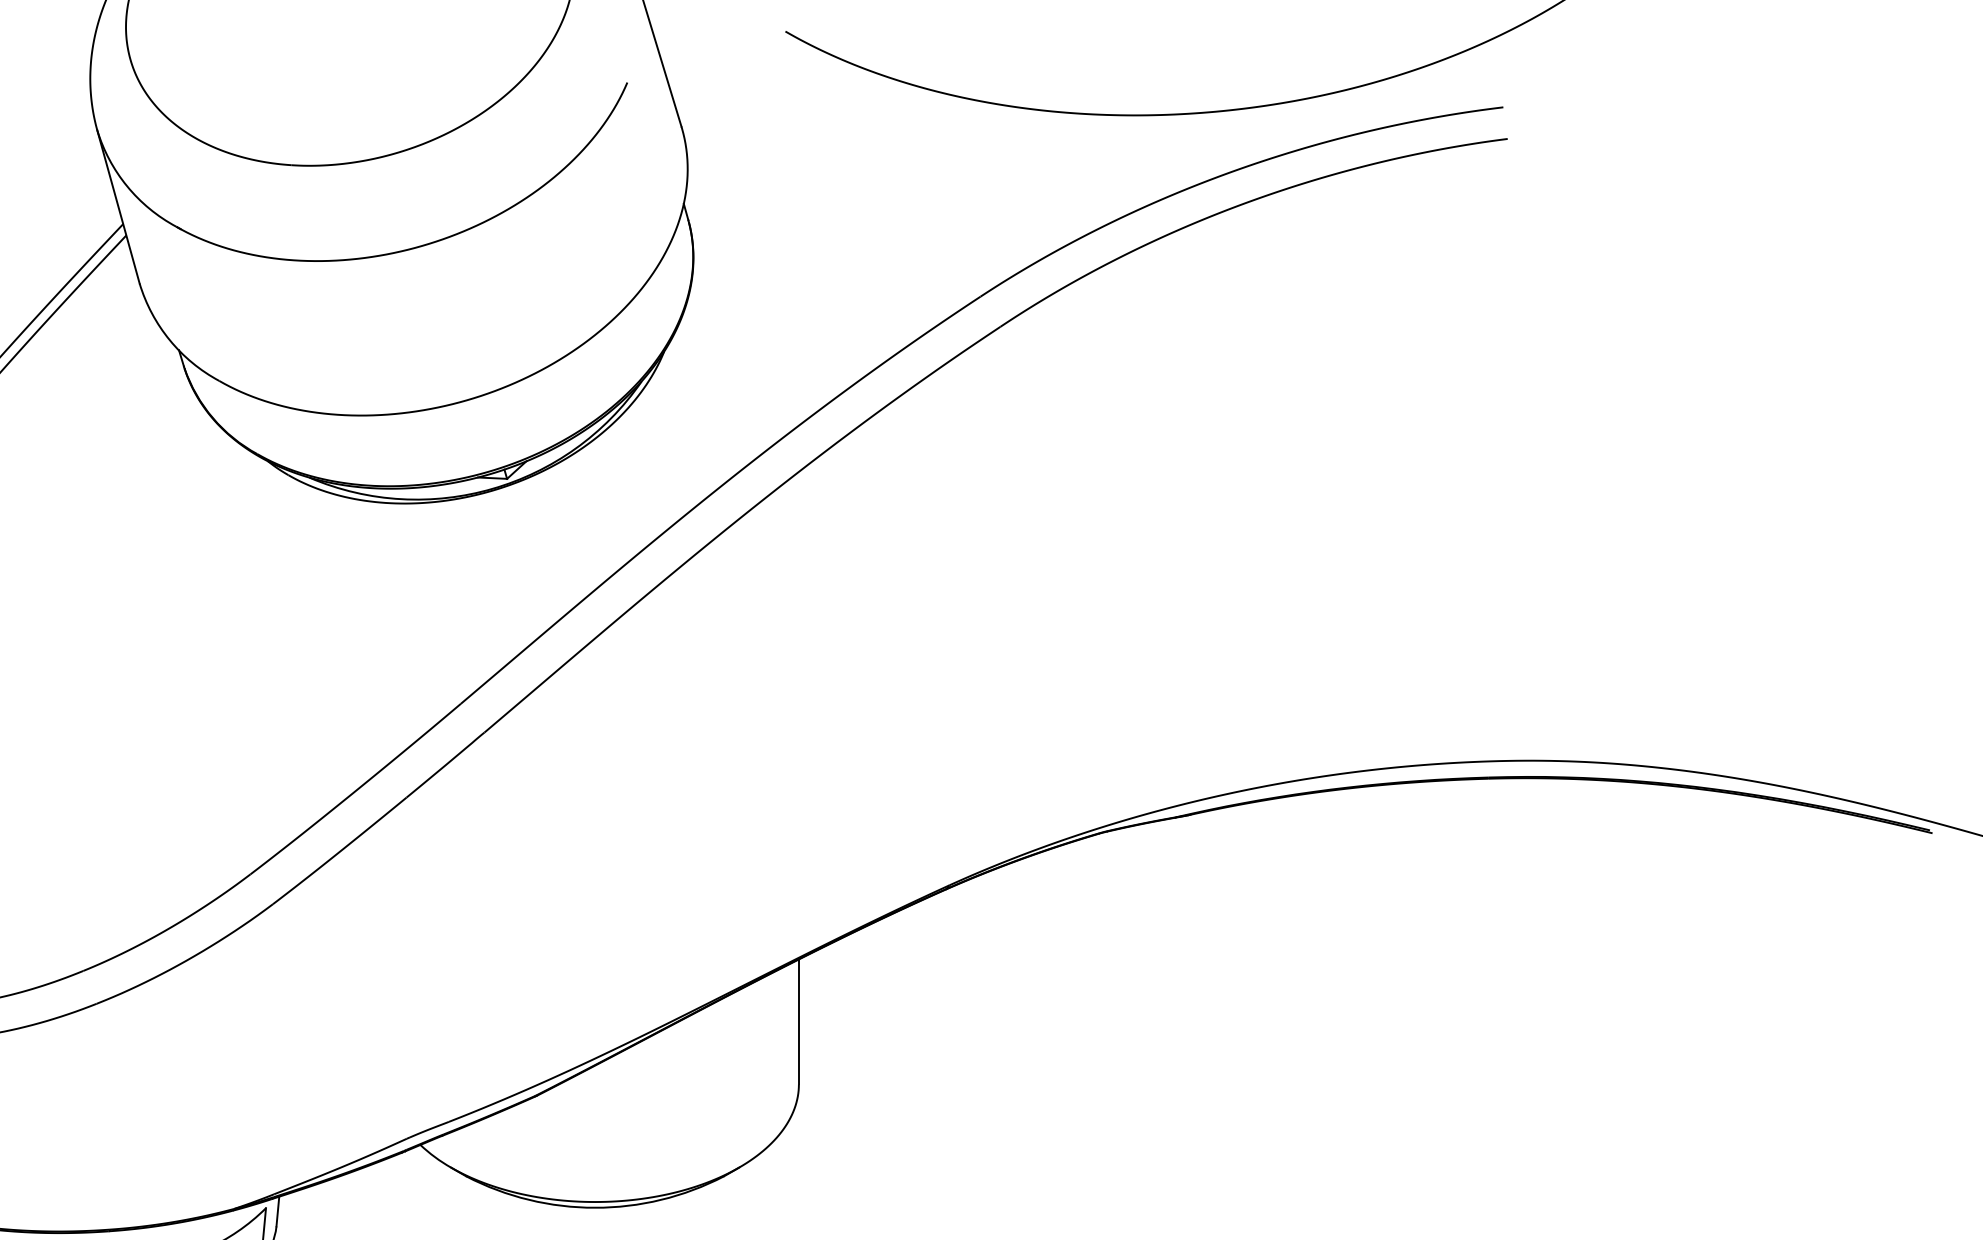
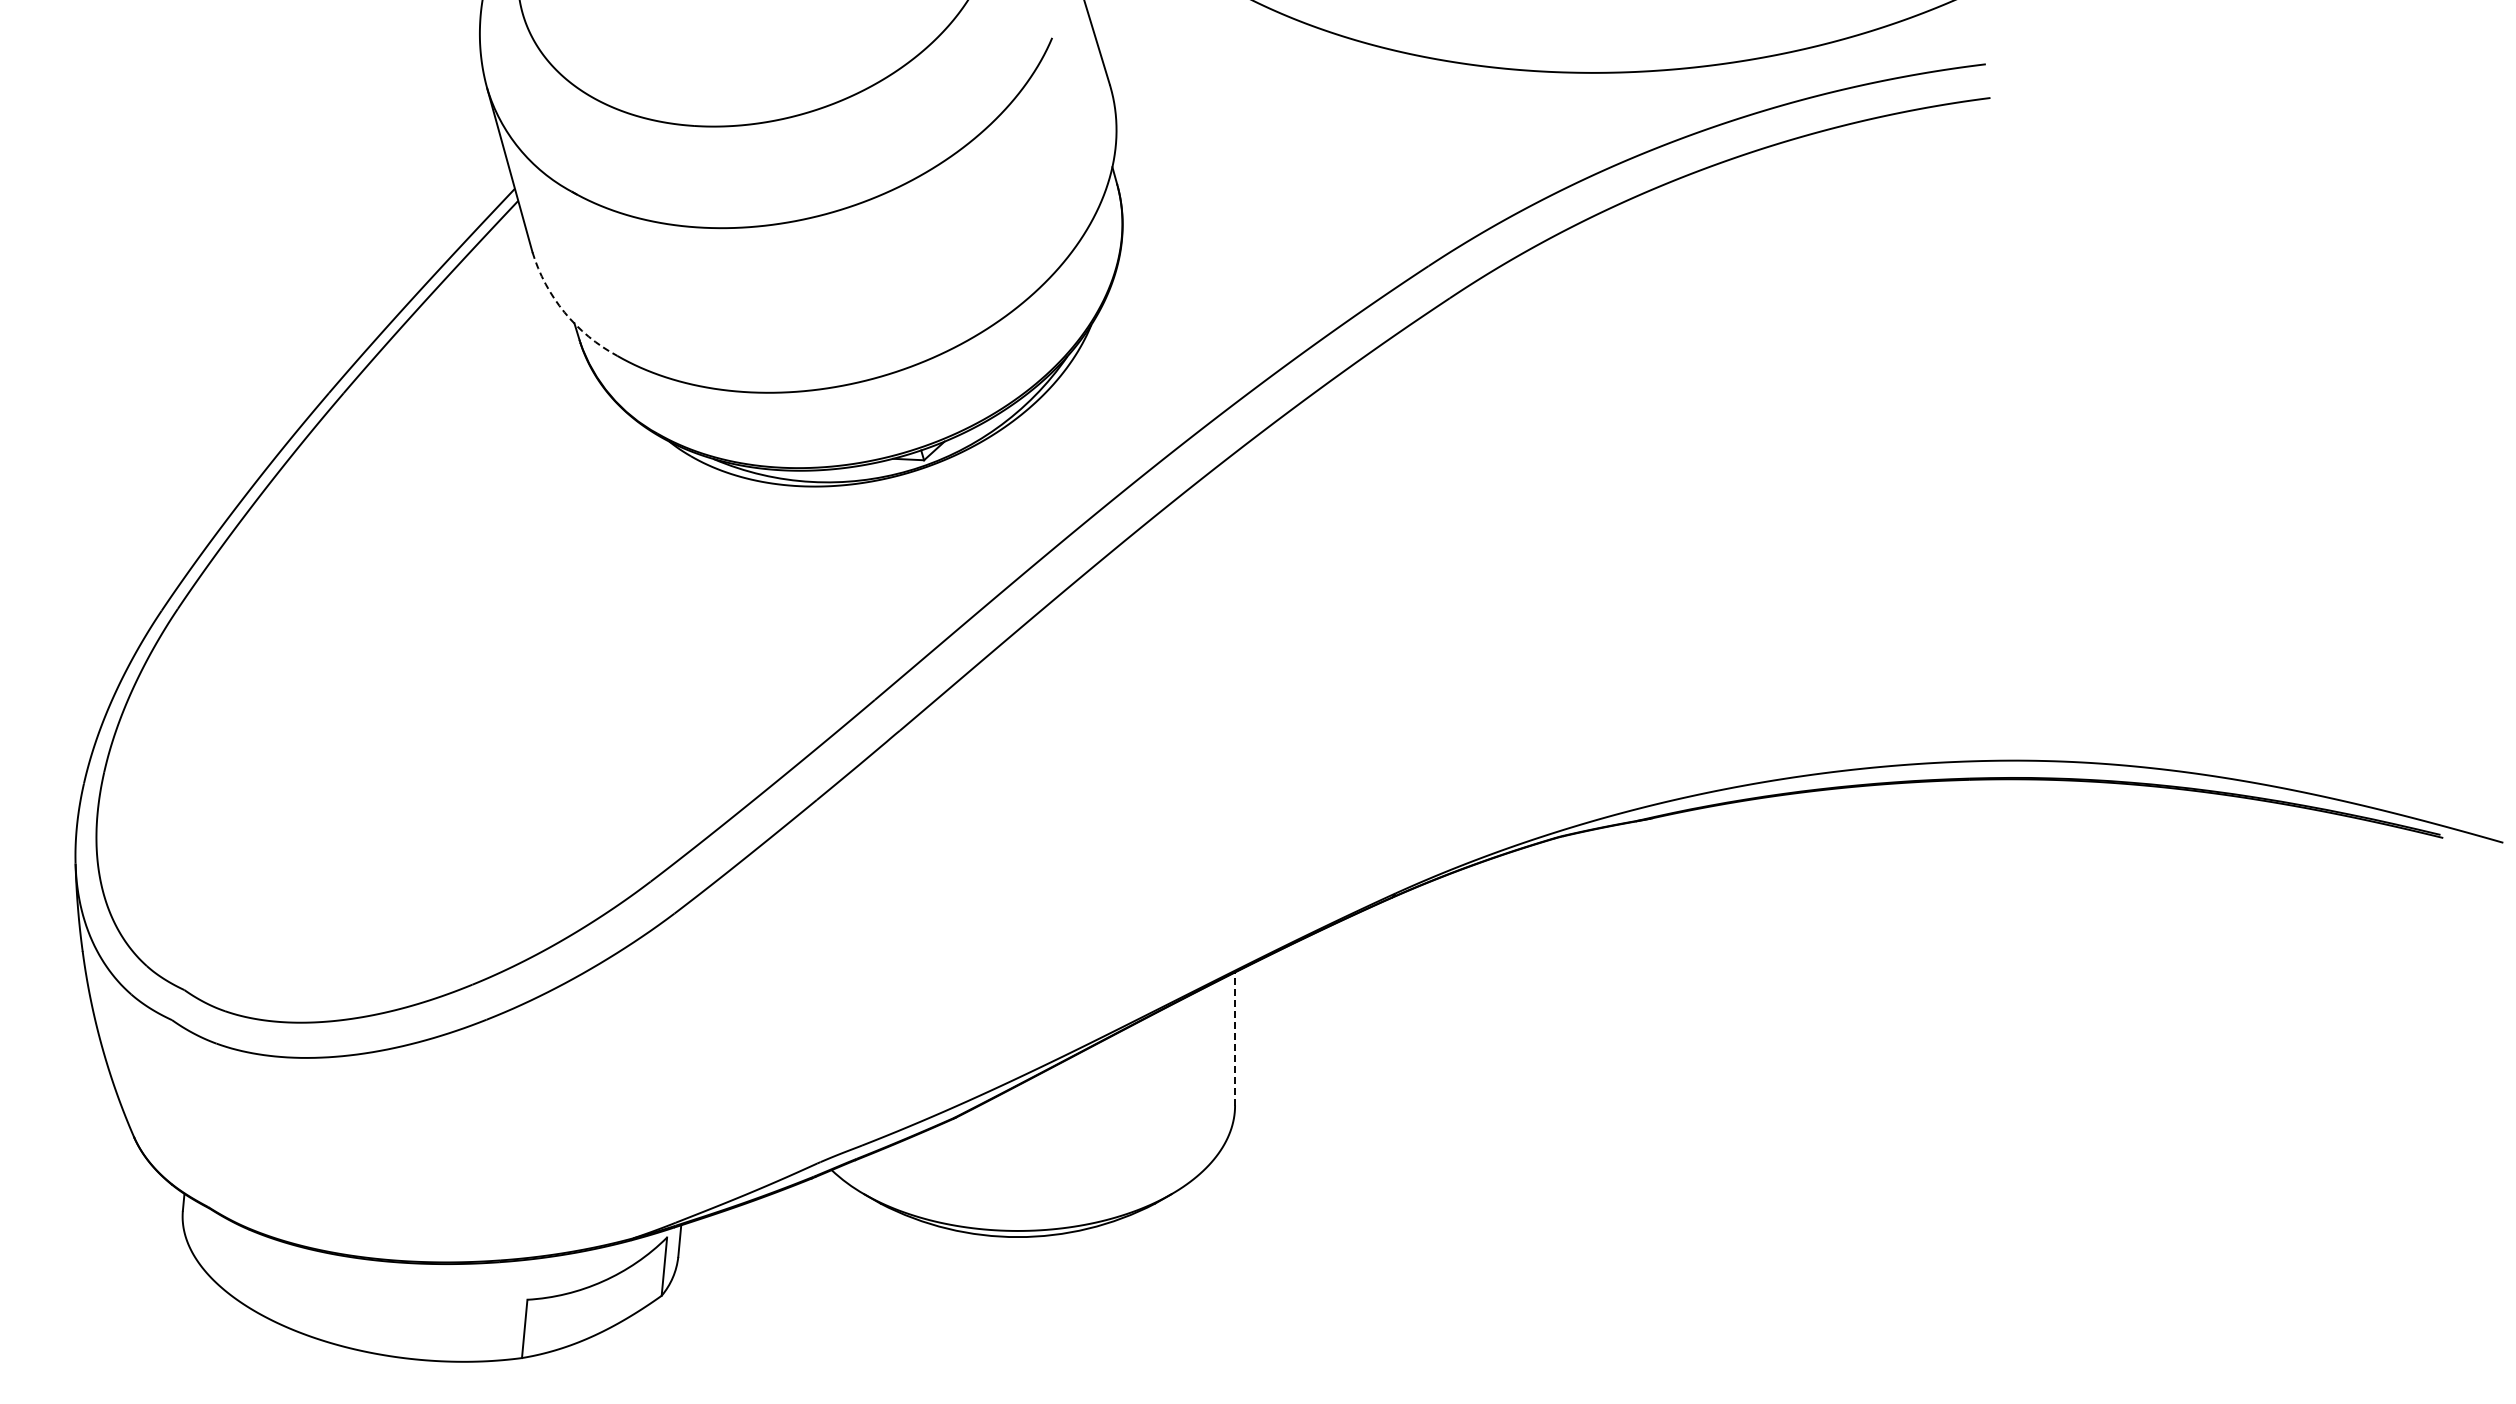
arc: (169, 340) -> (564, 312), solid -> dashed
line: (799, 1022) -> (1235, 1039), solid -> dashed

